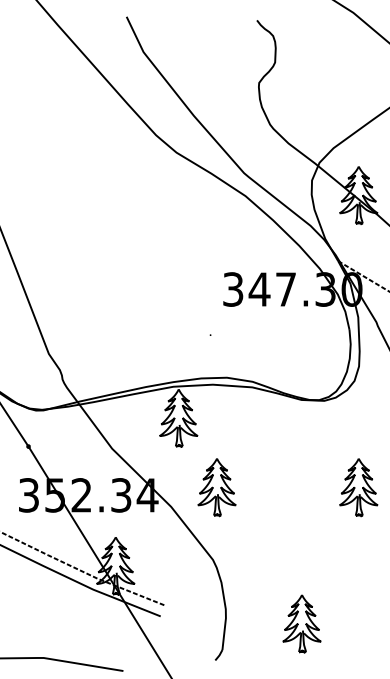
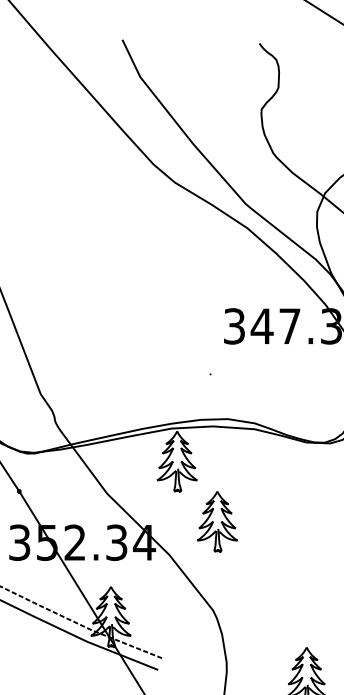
part: (216, 487) -> (216, 521), moved

